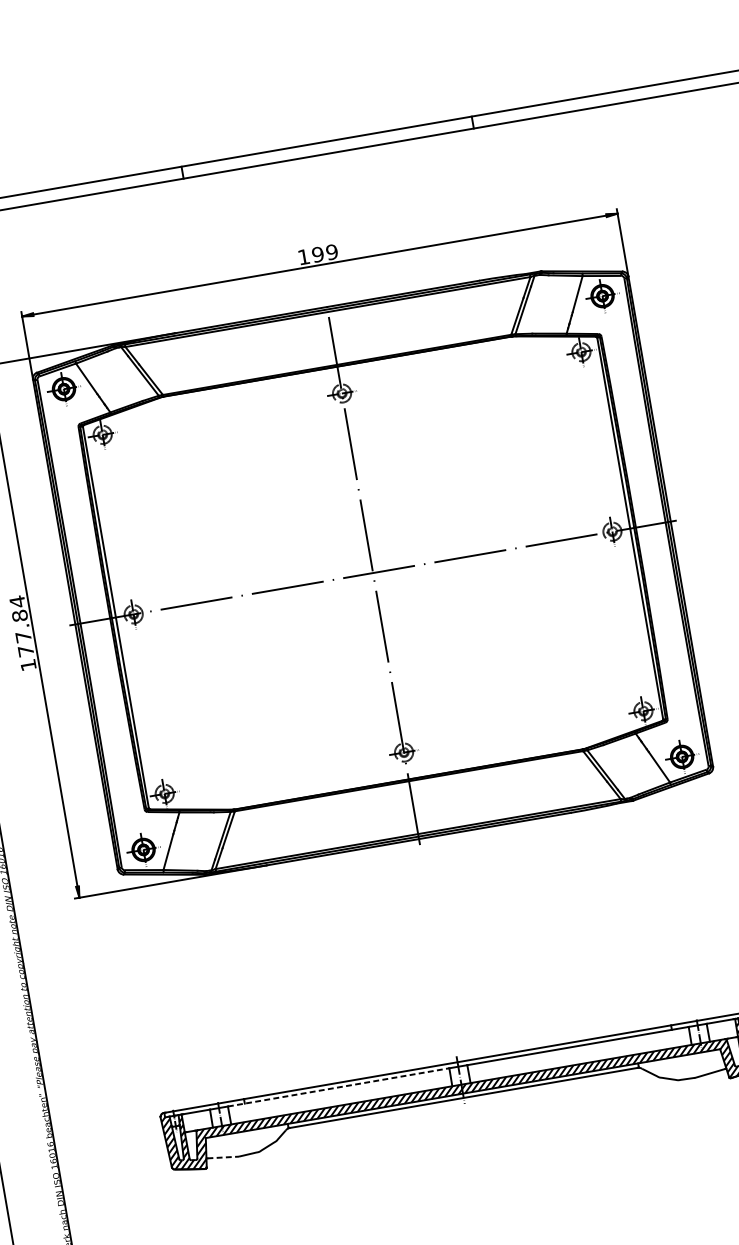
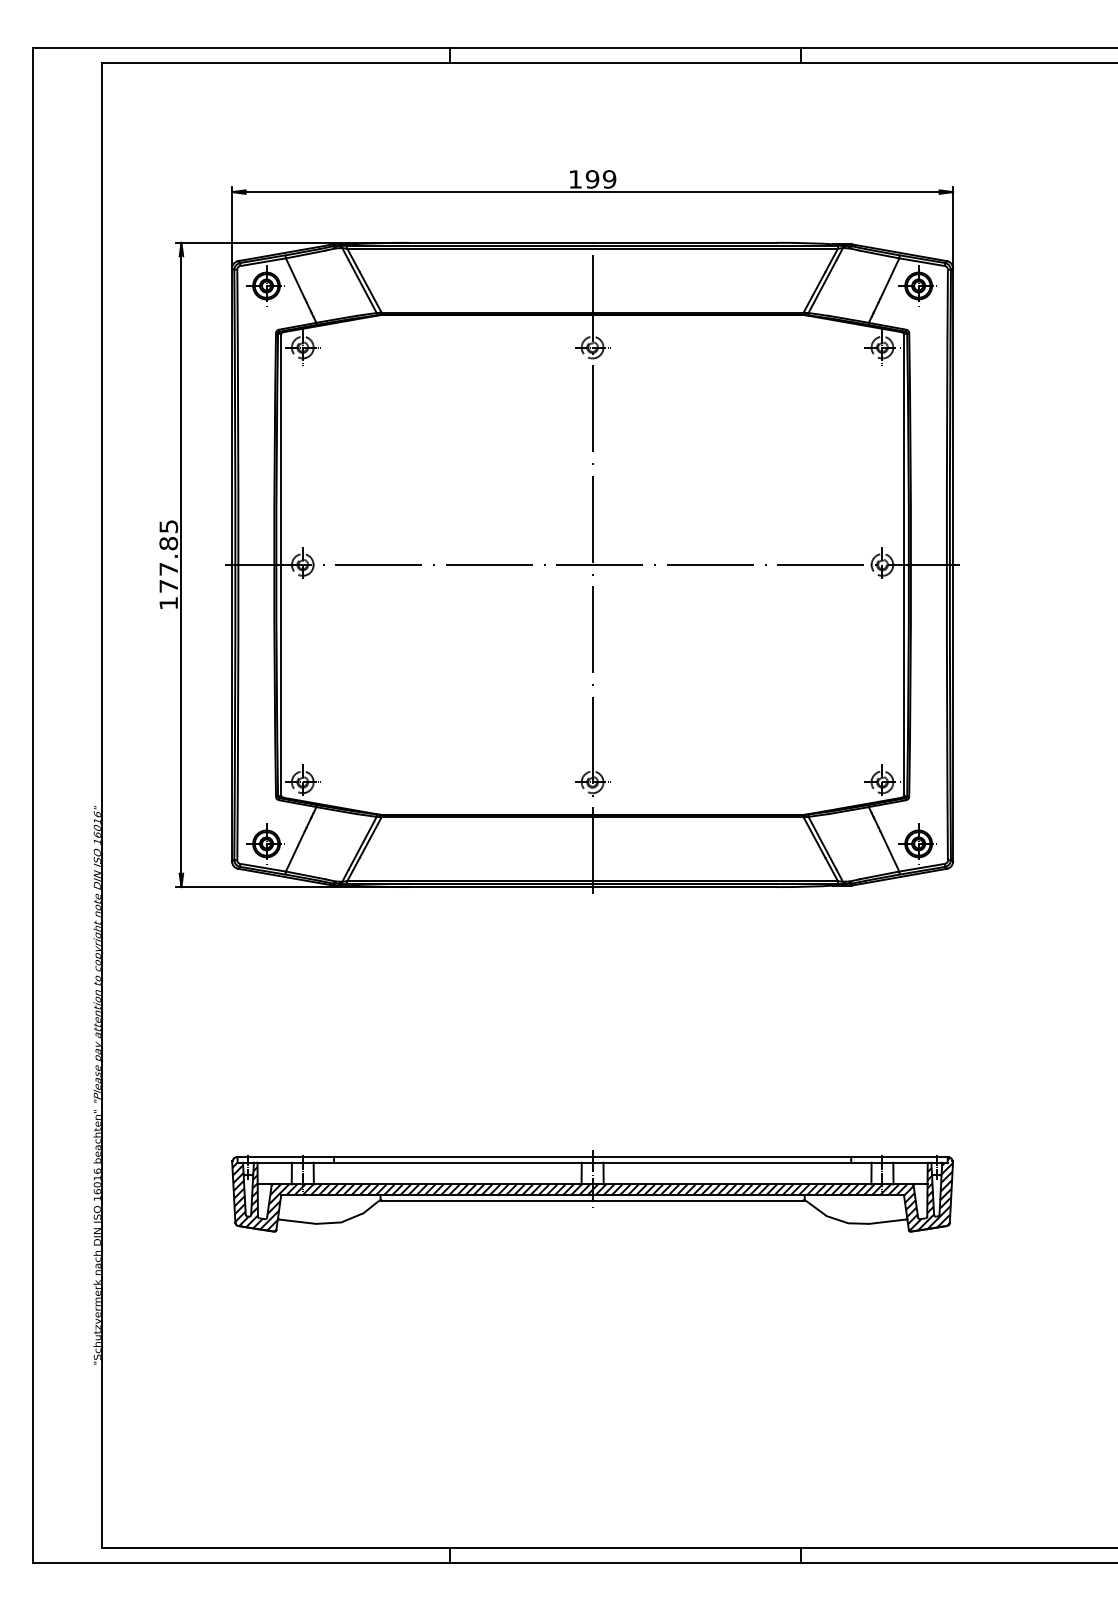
text: (17, 601) -> (168, 526), 177.84 -> 177.85
line: (339, 1087) -> (448, 1162), dashed -> solid
line: (222, 1157) -> (297, 1221), dashed -> solid

